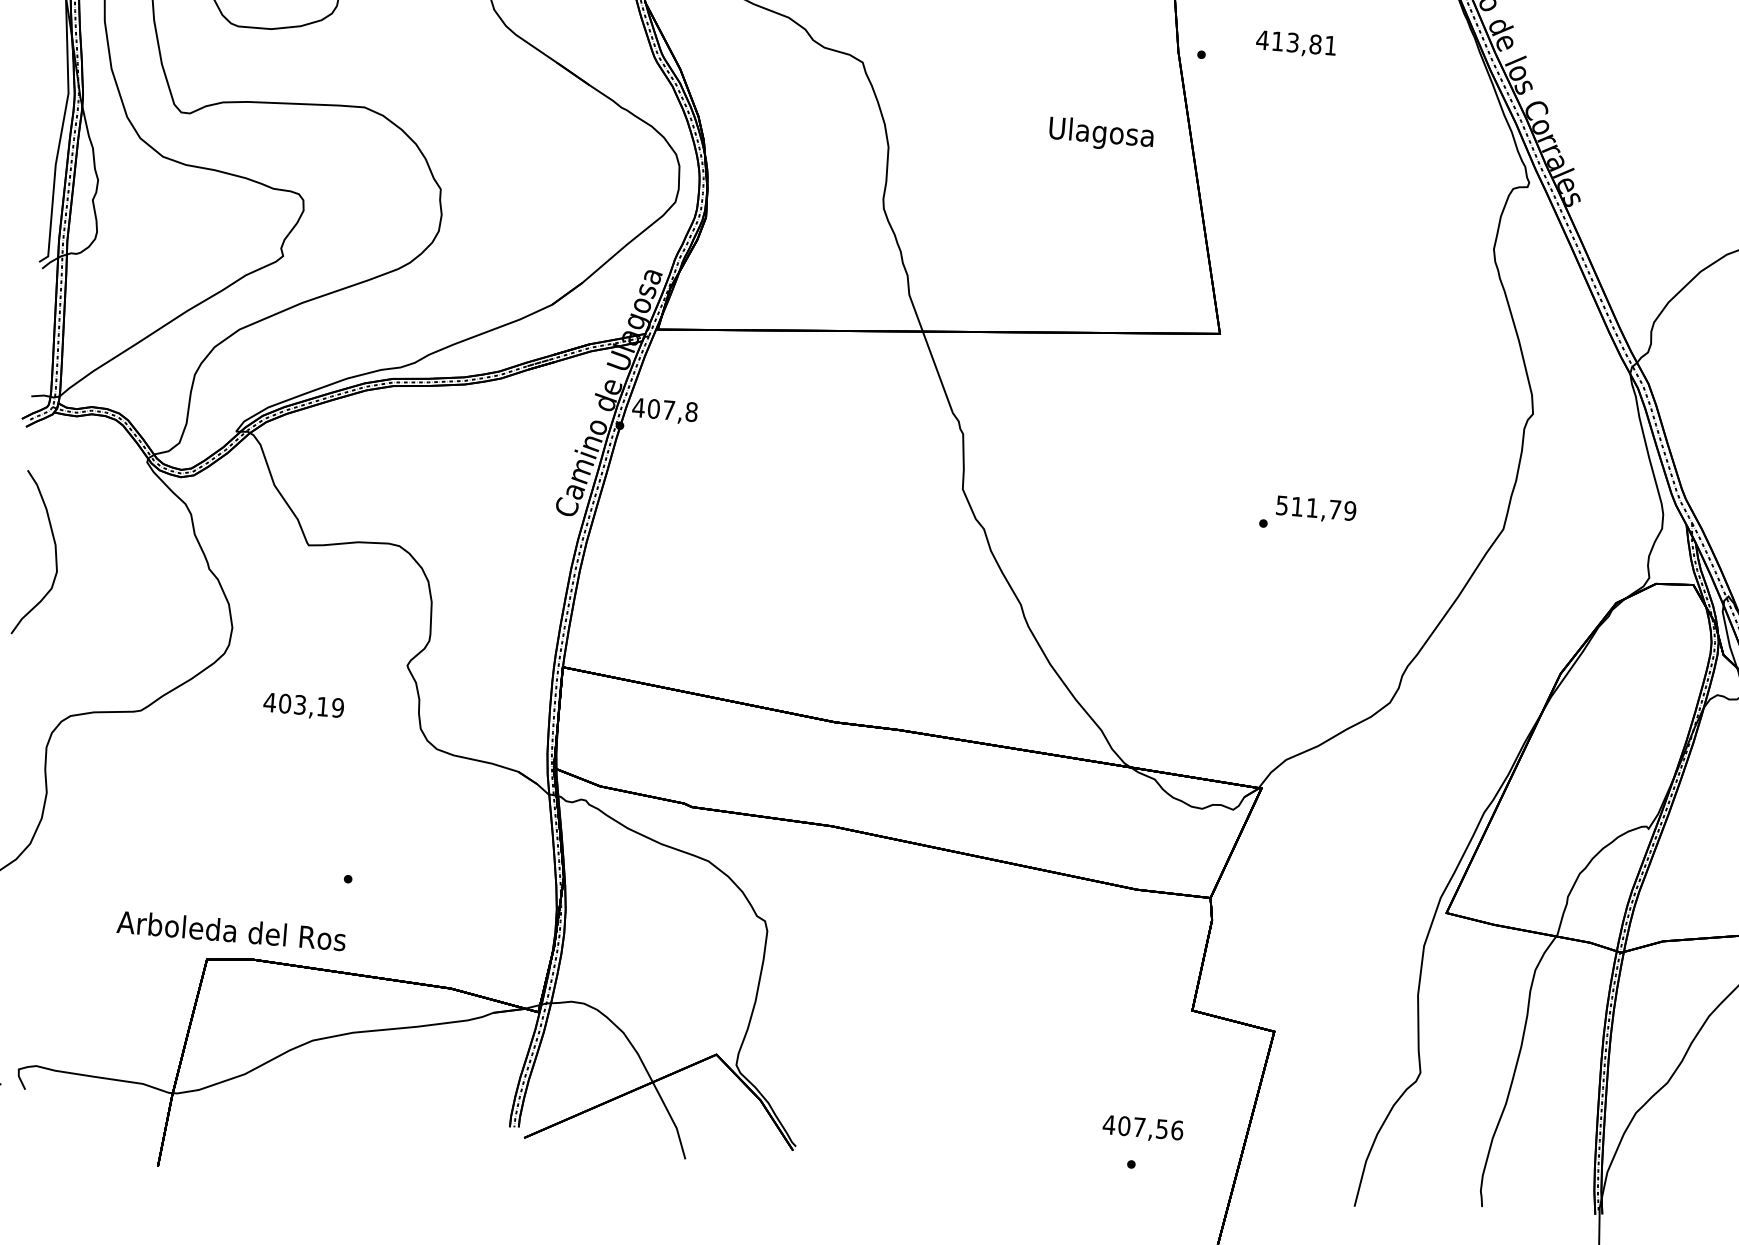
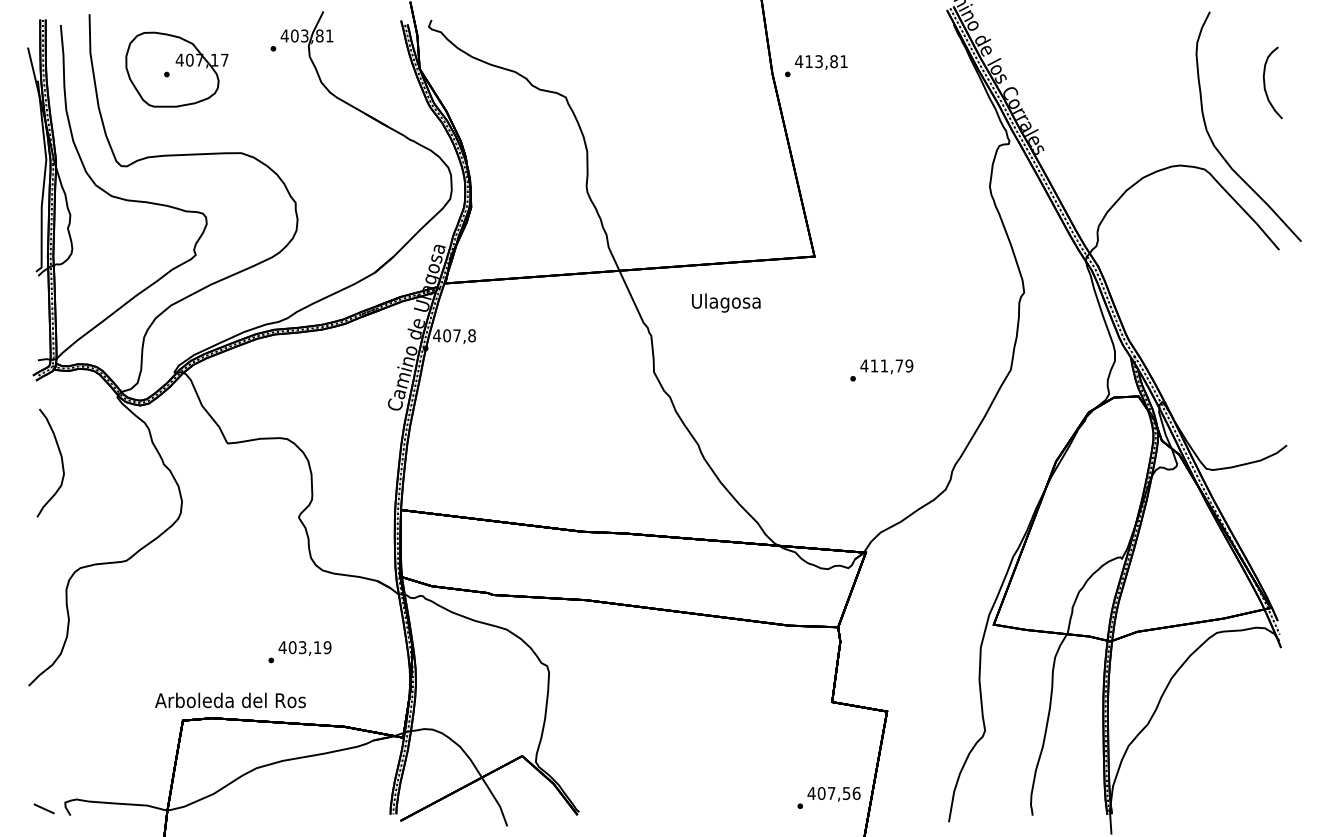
text: (1296, 44) -> (821, 62), moved
text: (1101, 133) -> (726, 302), moved
text: (1282, 504) -> (864, 365), 511,79 -> 411,79
text: (302, 706) -> (304, 648), moved
text: (231, 930) -> (230, 700), moved
text: (1142, 1129) -> (833, 794), moved

